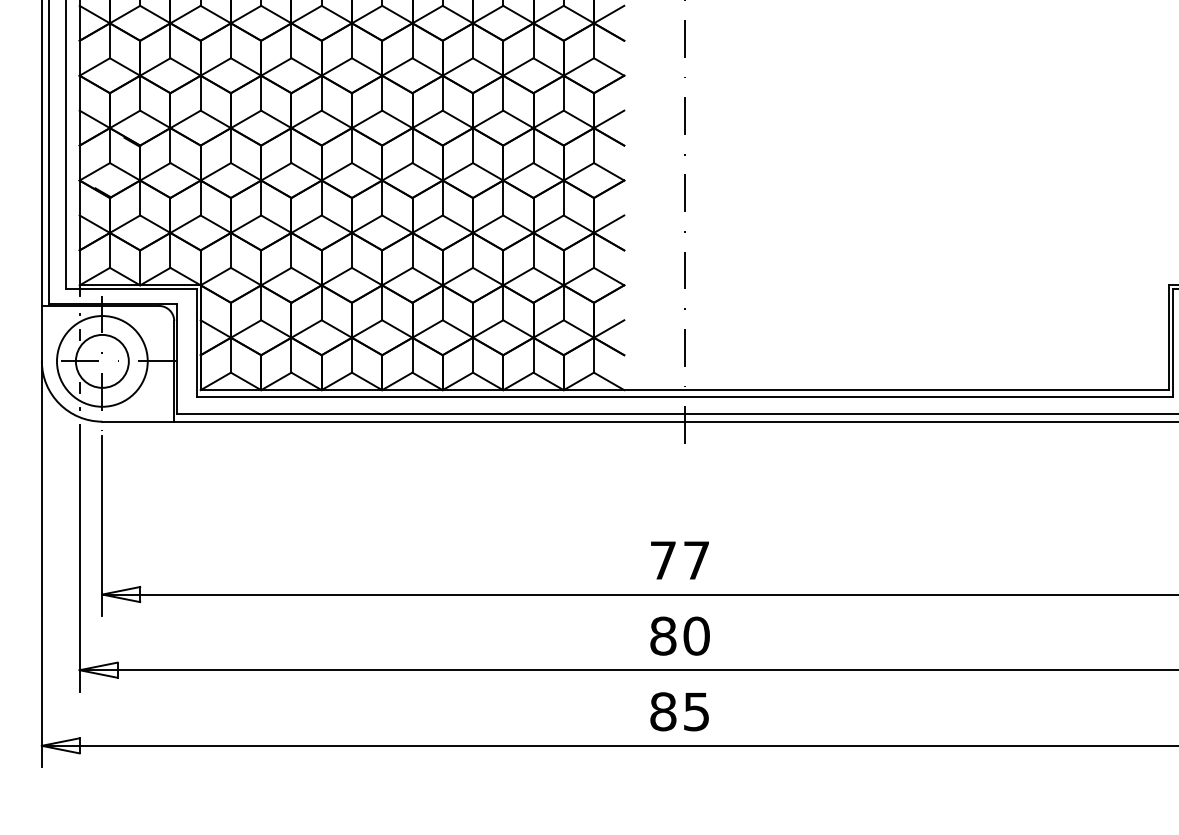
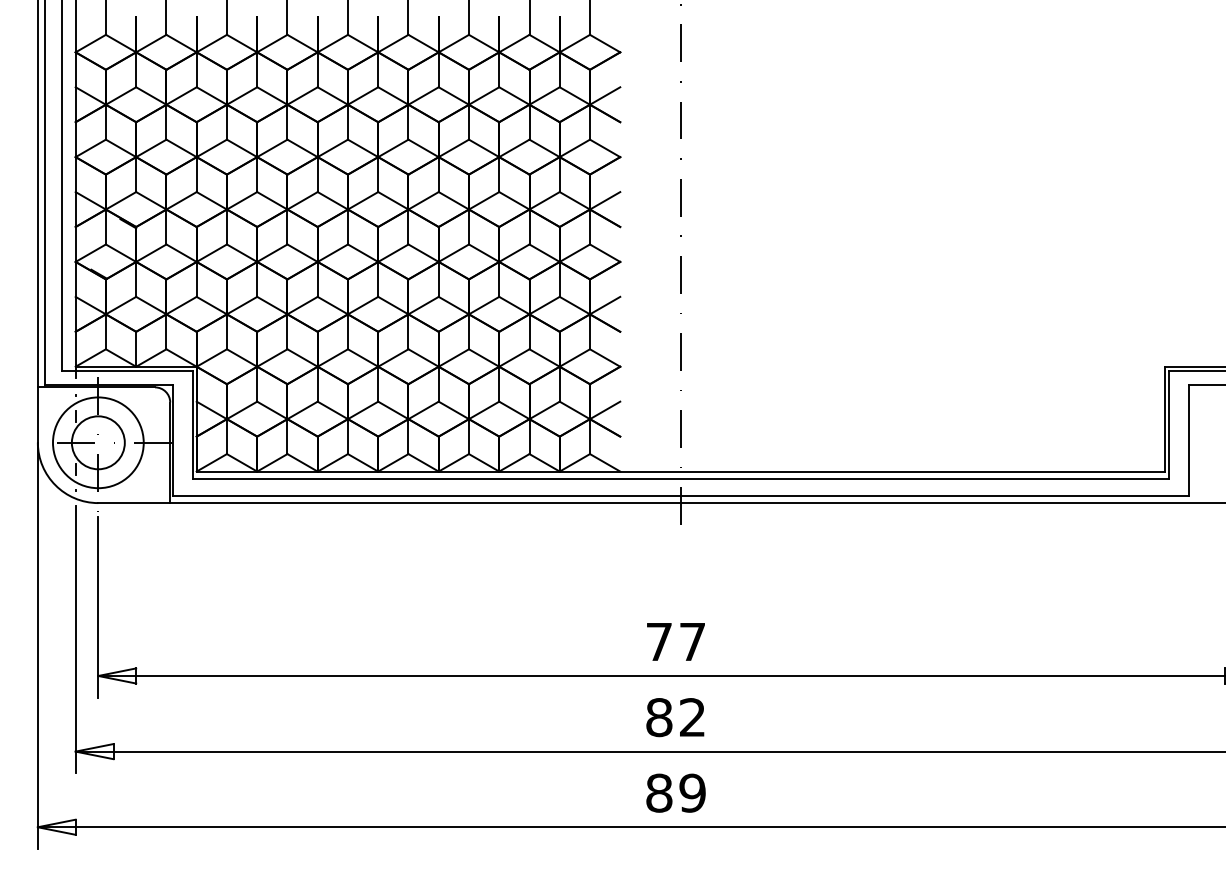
text: (696, 636) -> (692, 717), 80 -> 82
text: (696, 711) -> (692, 792), 85 -> 89

